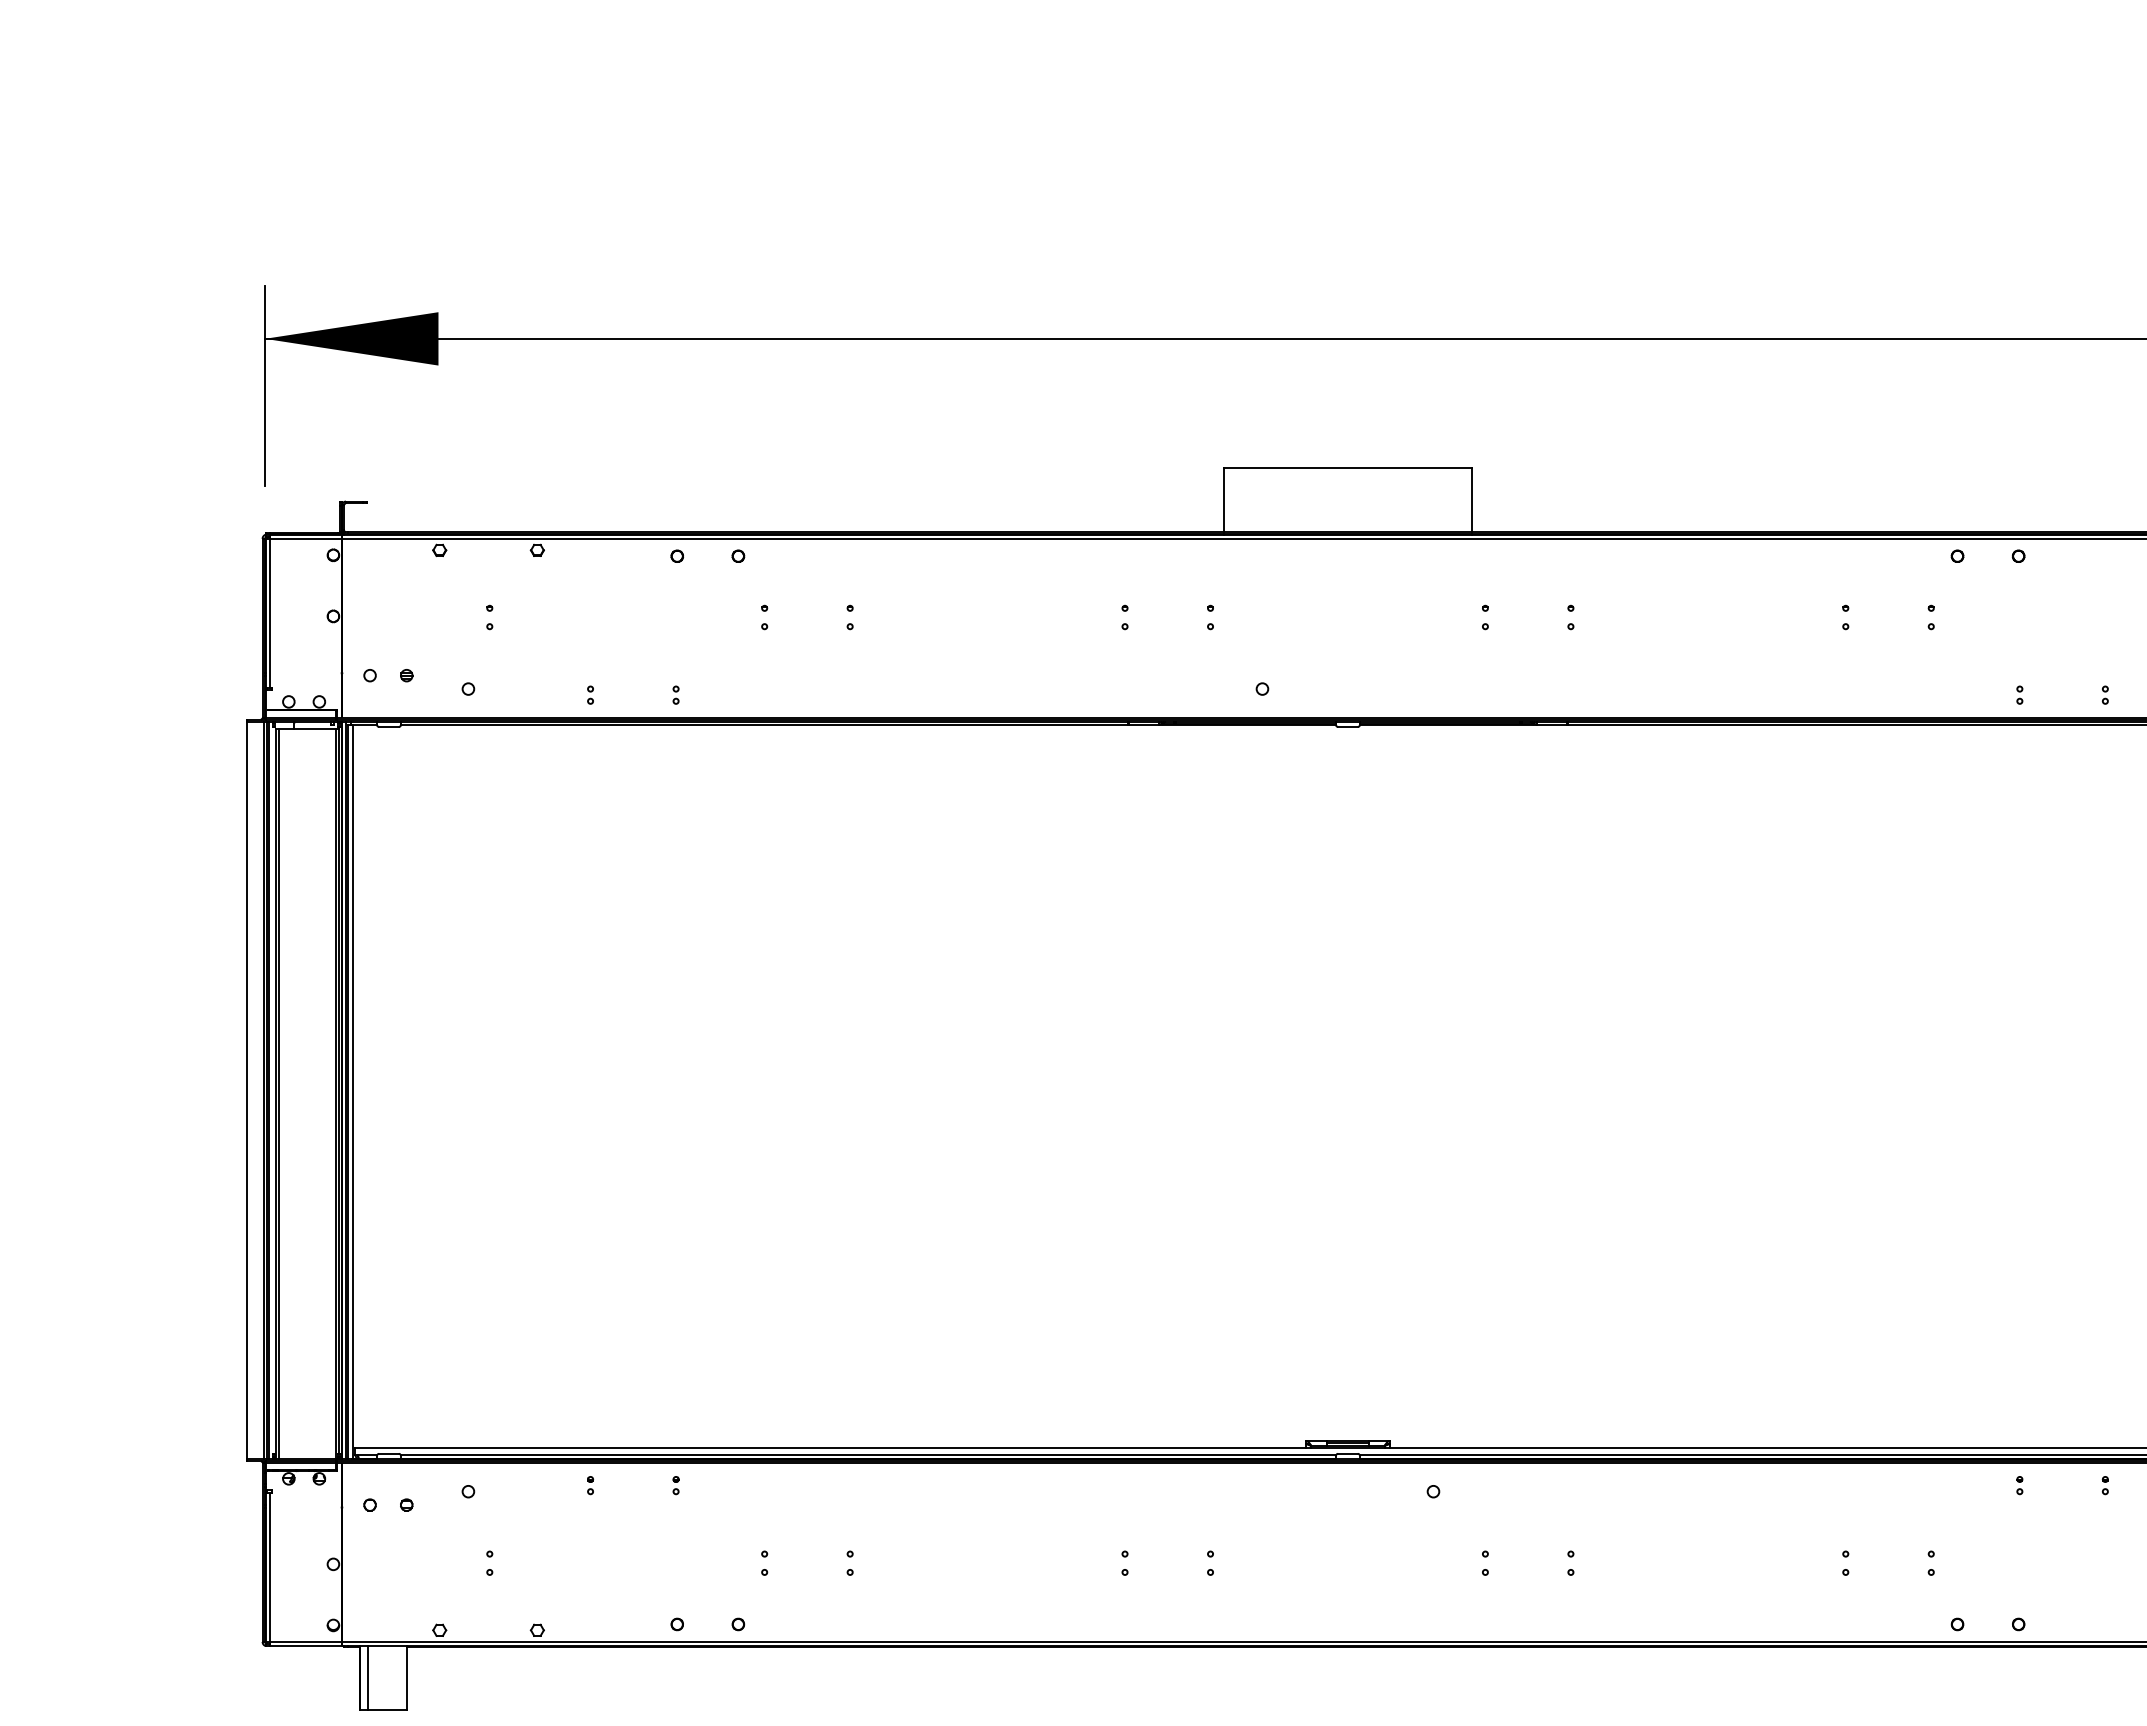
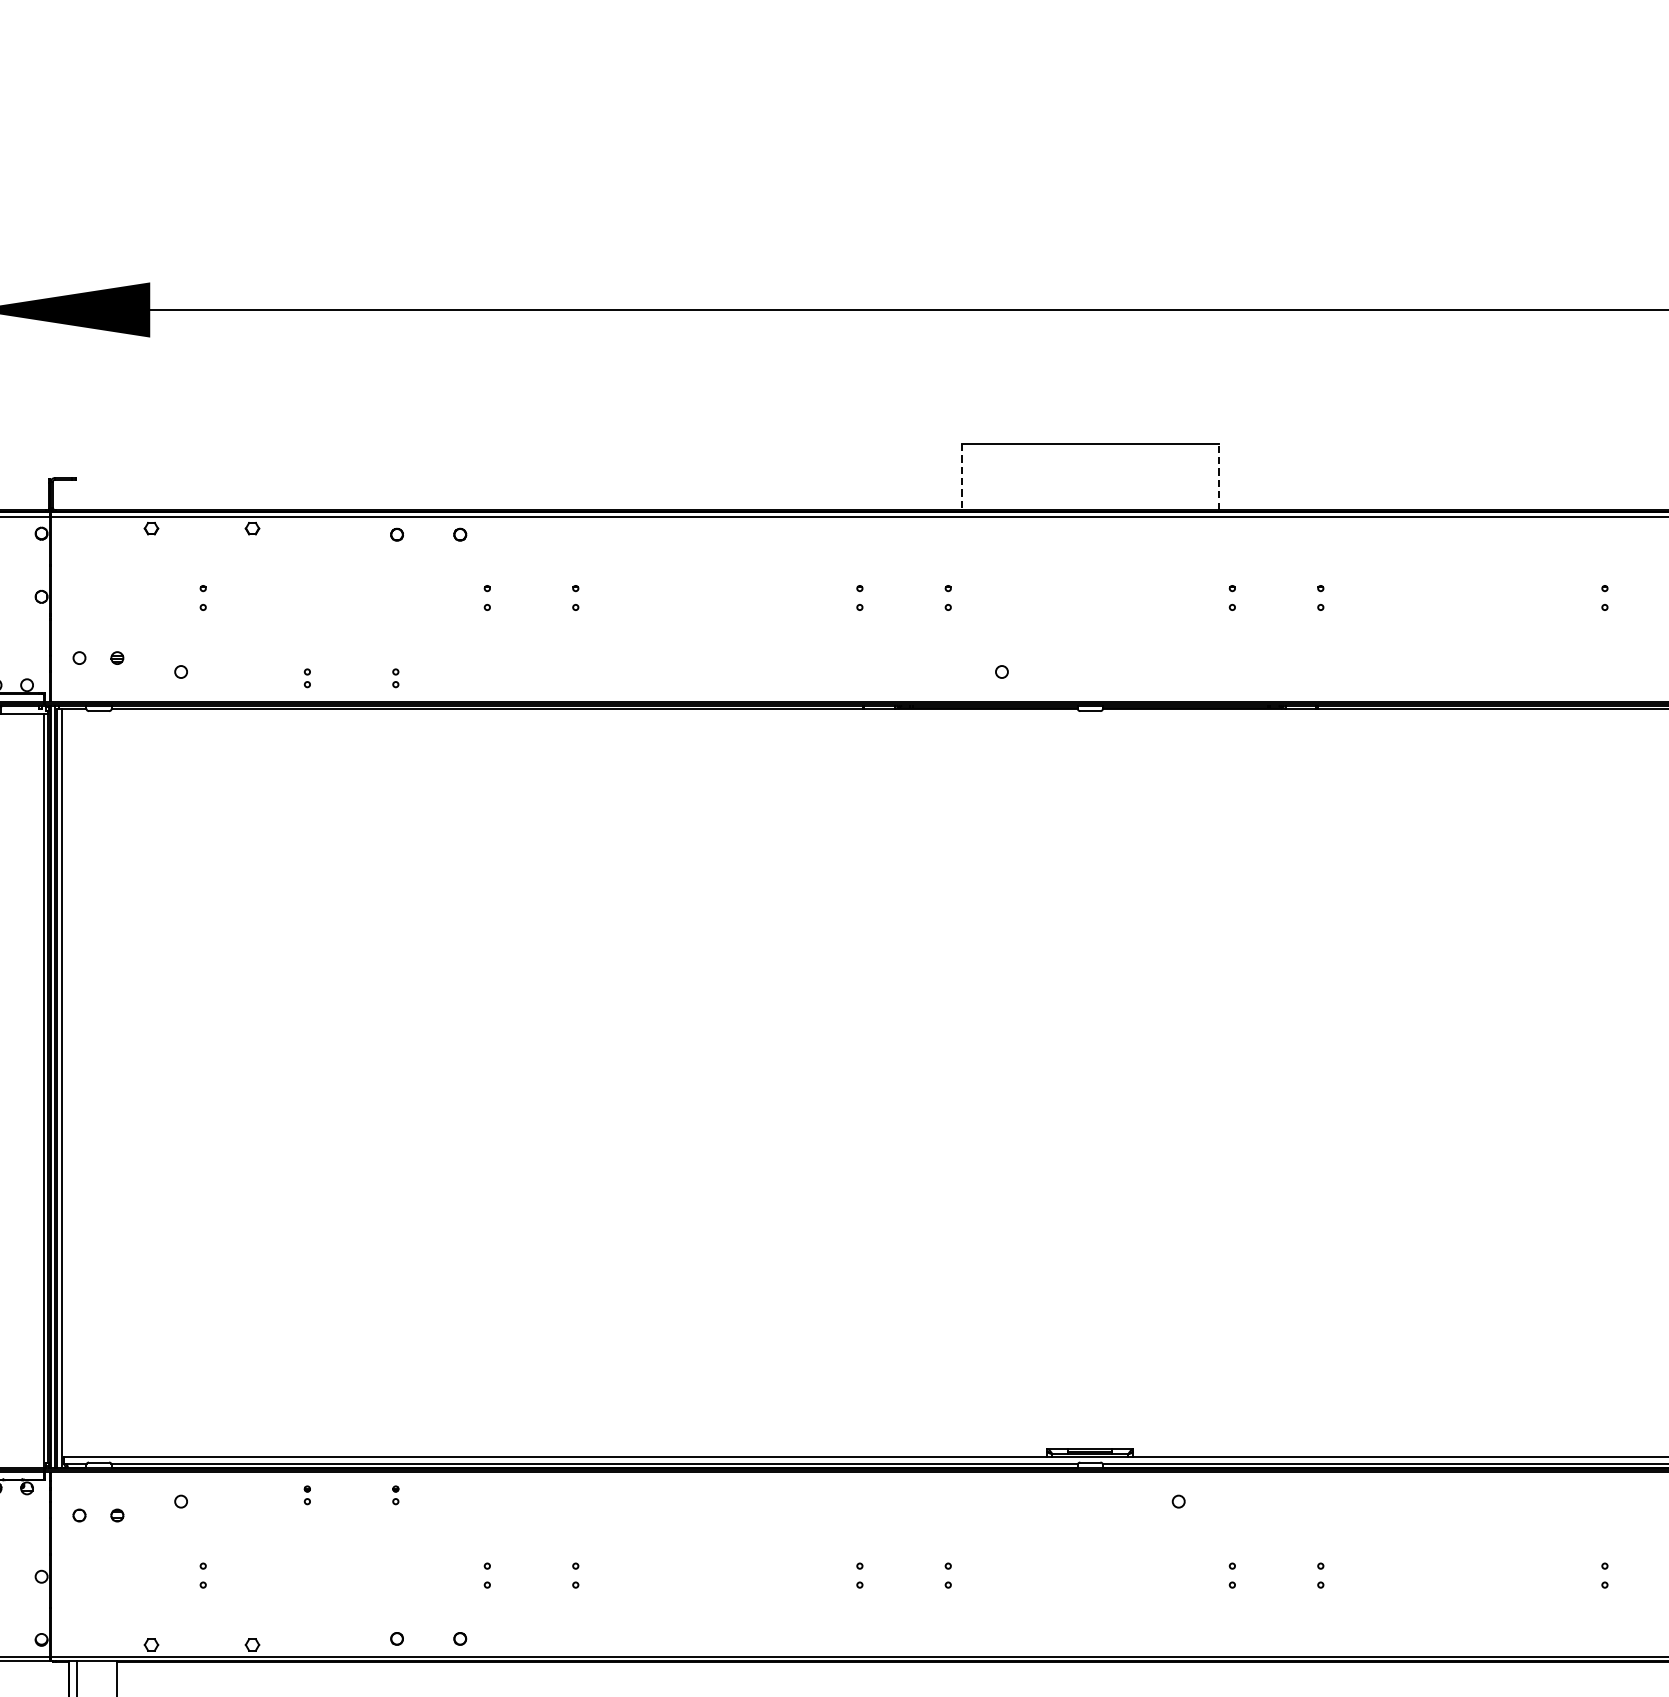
line: (1223, 500) -> (961, 477), solid -> dashed
line: (1472, 500) -> (1219, 477), solid -> dashed

